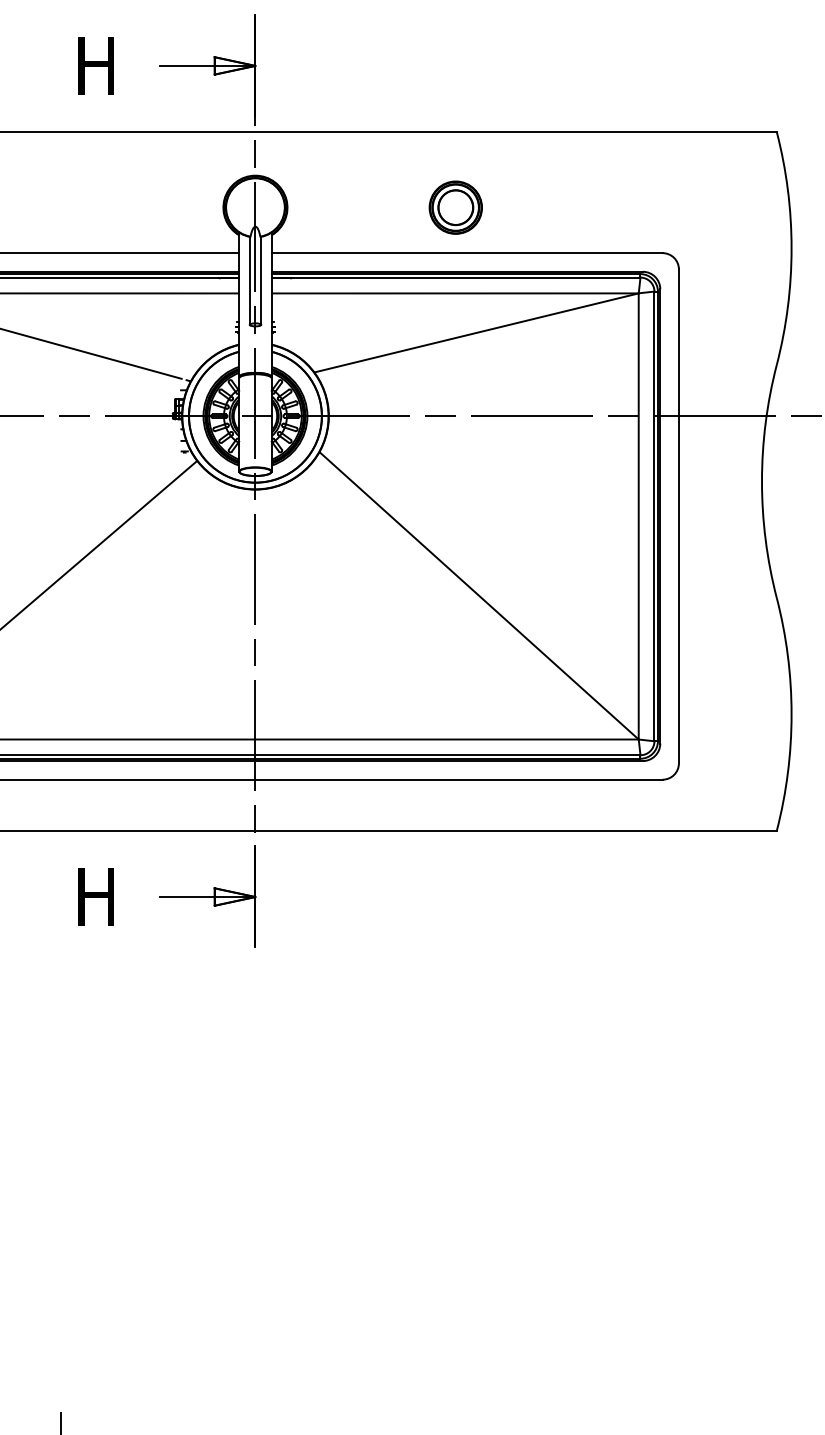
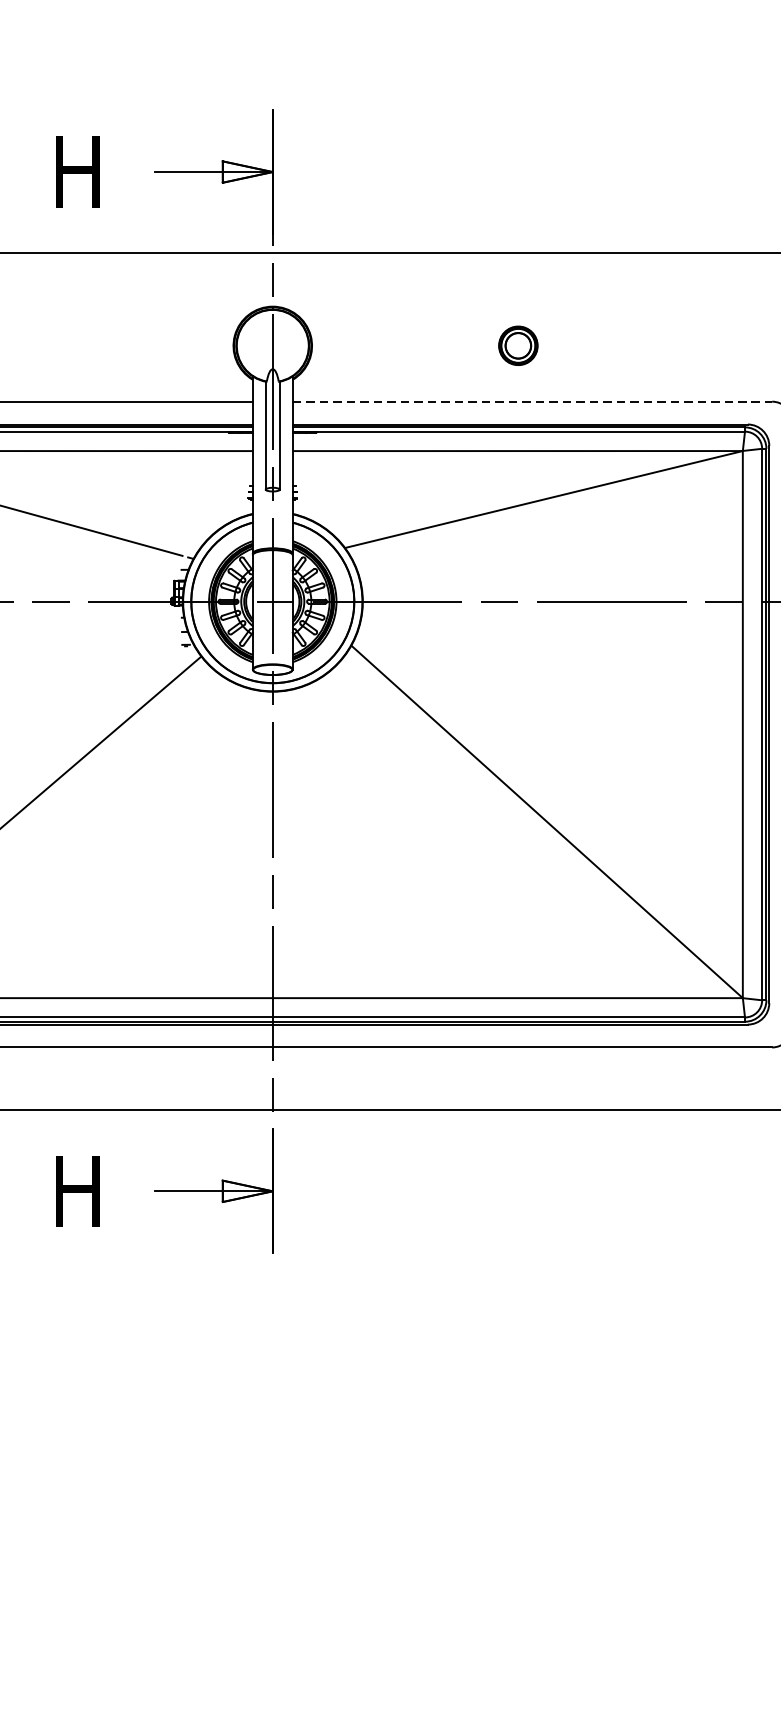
part: (455, 207) -> (518, 345), size x0.6
line: (467, 253) -> (532, 402), solid -> dashed

